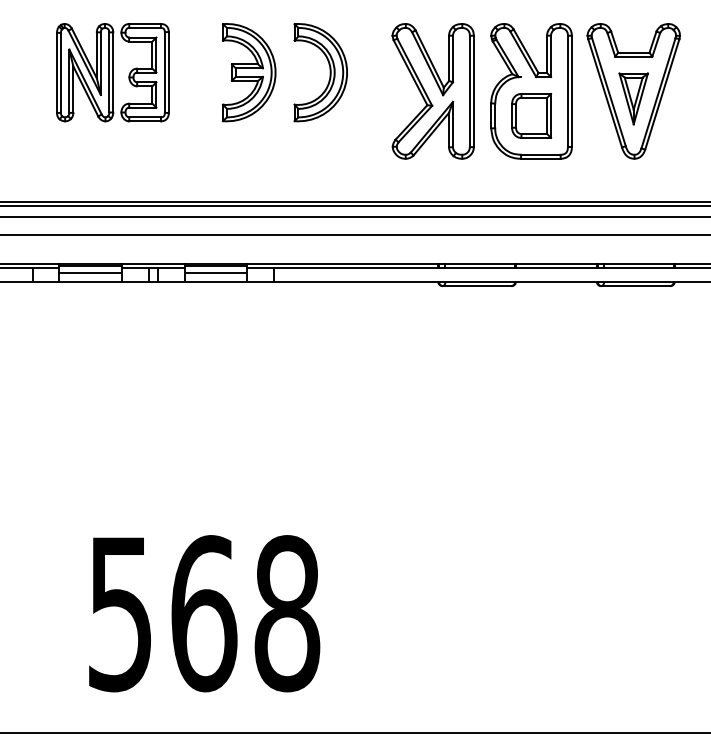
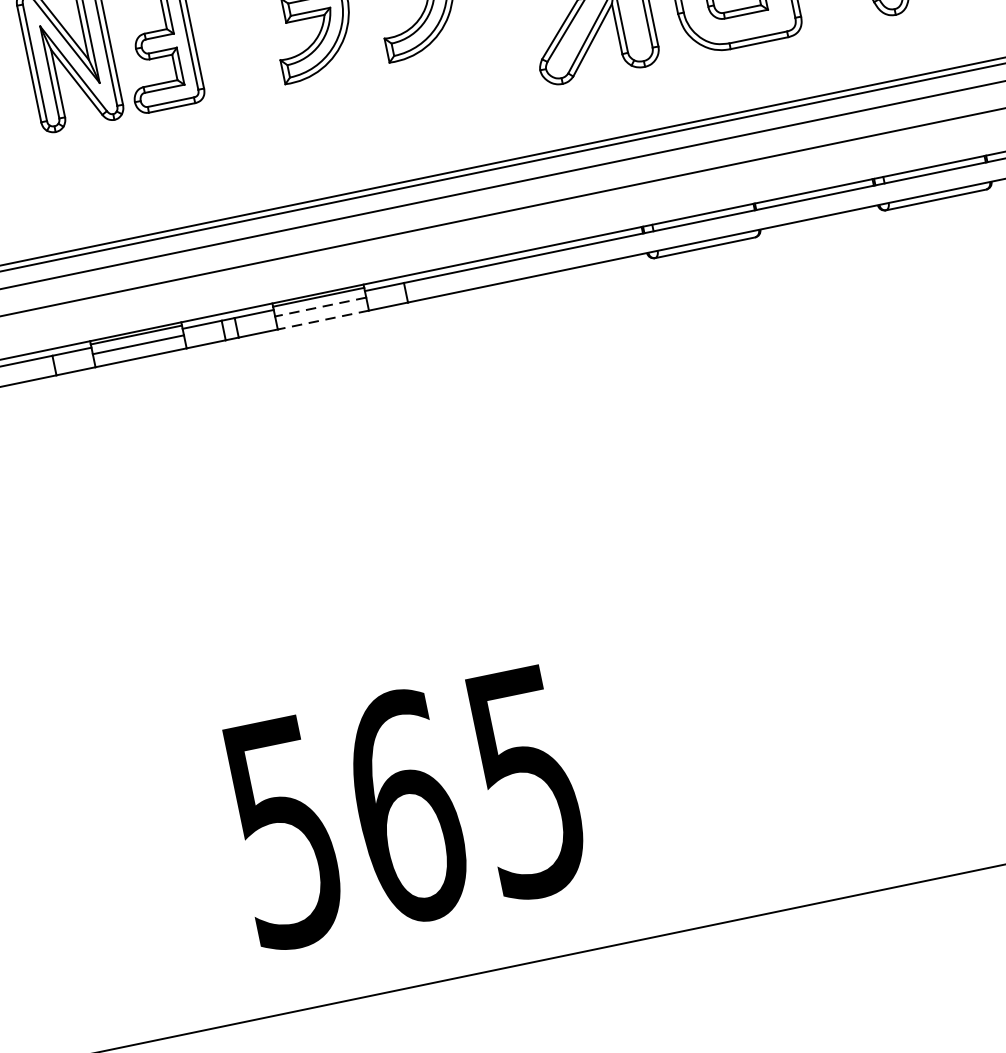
line: (215, 272) -> (320, 306), solid -> dashed
line: (215, 281) -> (322, 319), solid -> dashed
text: (287, 613) -> (527, 781), 568 -> 565

